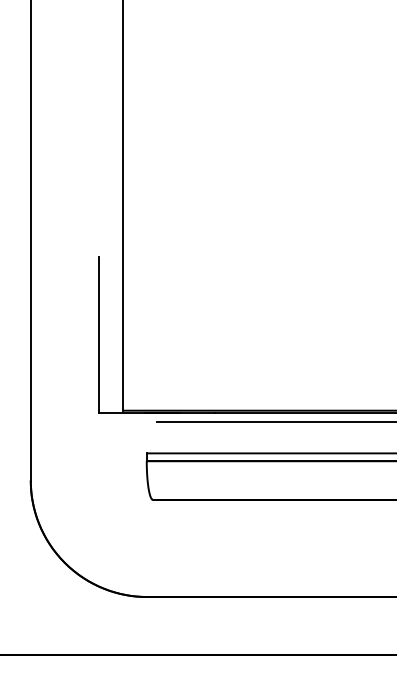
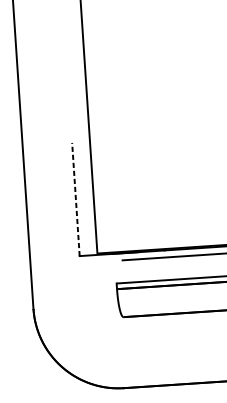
line: (98, 334) -> (75, 199), solid -> dashed

